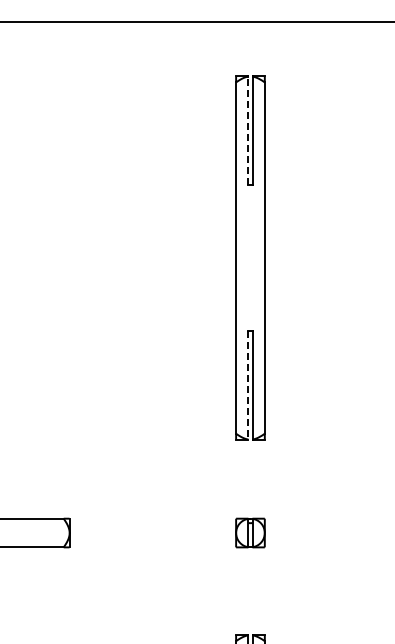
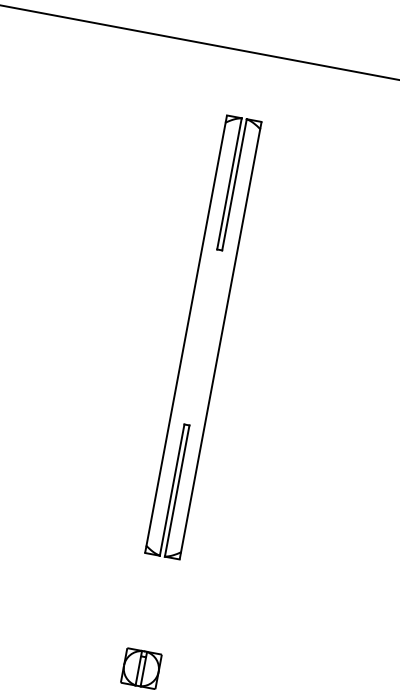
line: (248, 130) -> (229, 183), dashed -> solid
line: (248, 385) -> (172, 490), dashed -> solid

